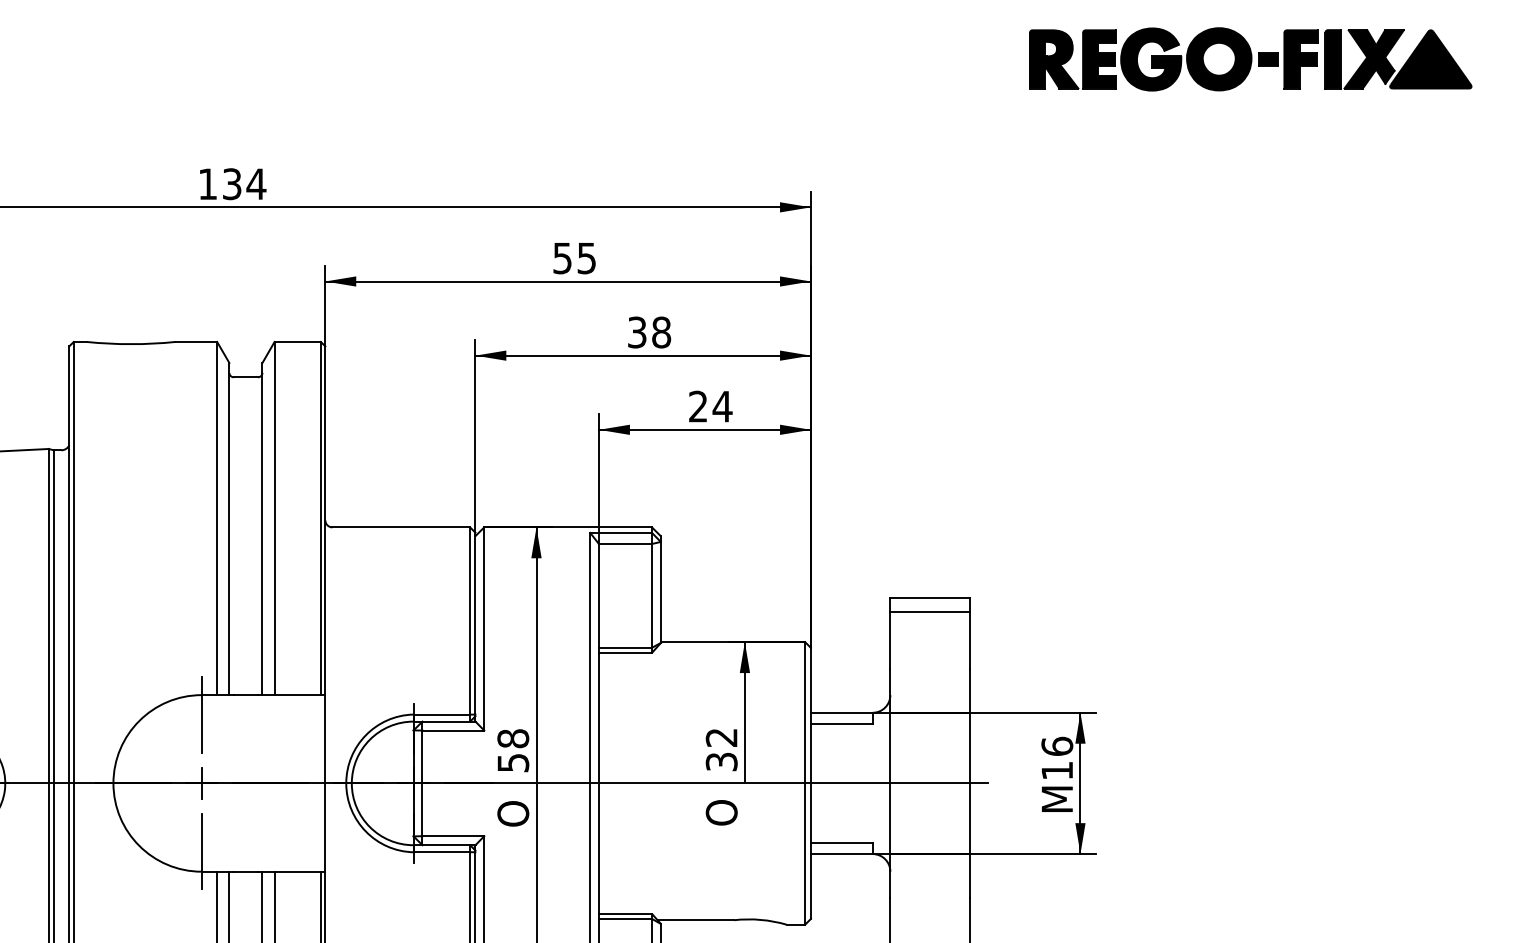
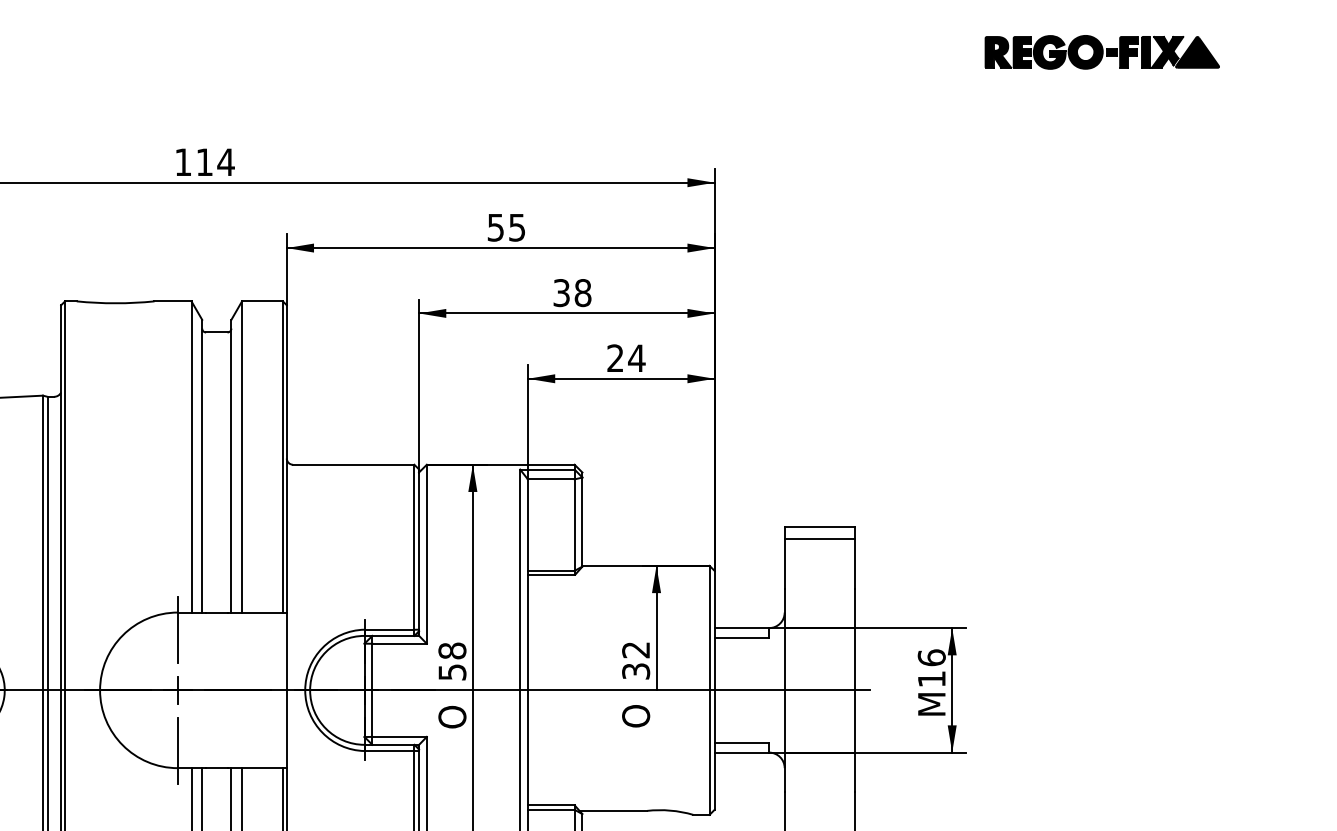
part: (1250, 59) -> (1102, 52), size x0.6
text: (232, 184) -> (204, 162), 134 -> 114

